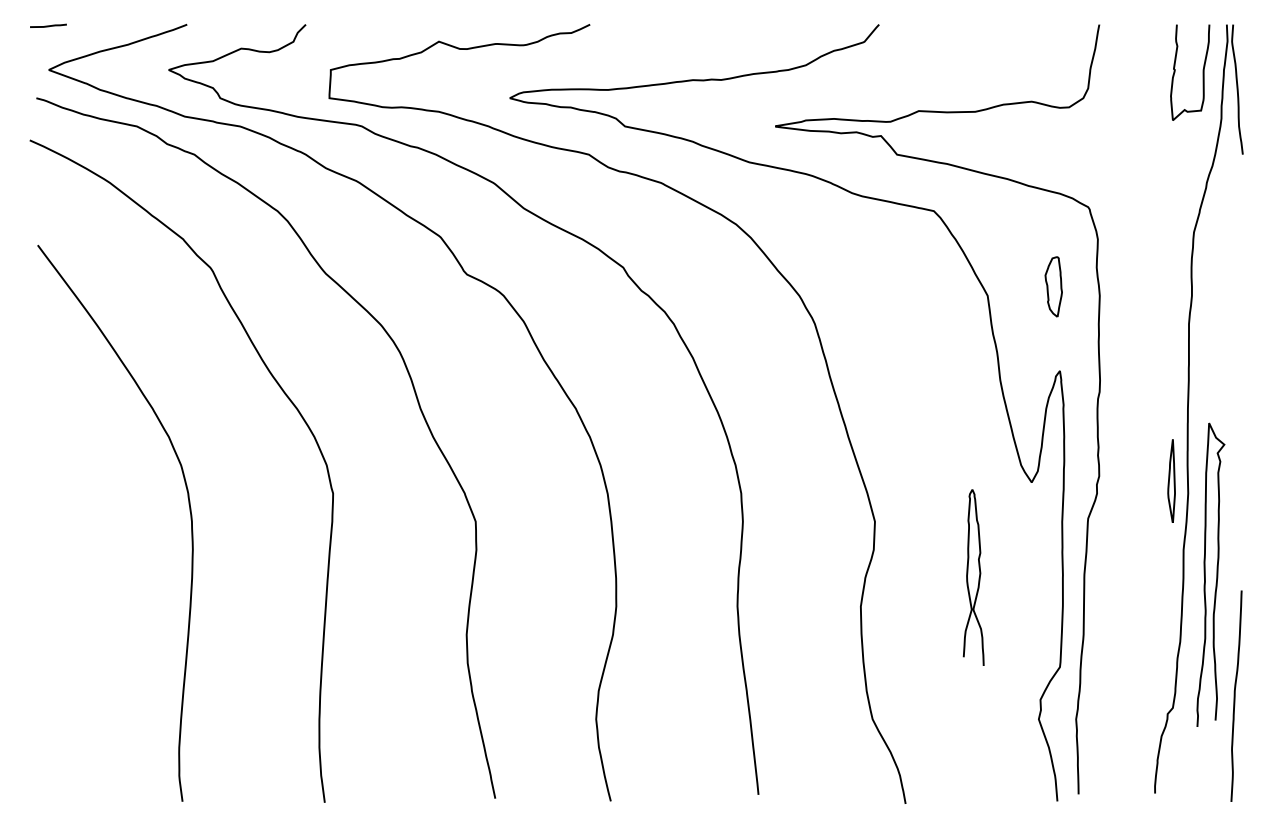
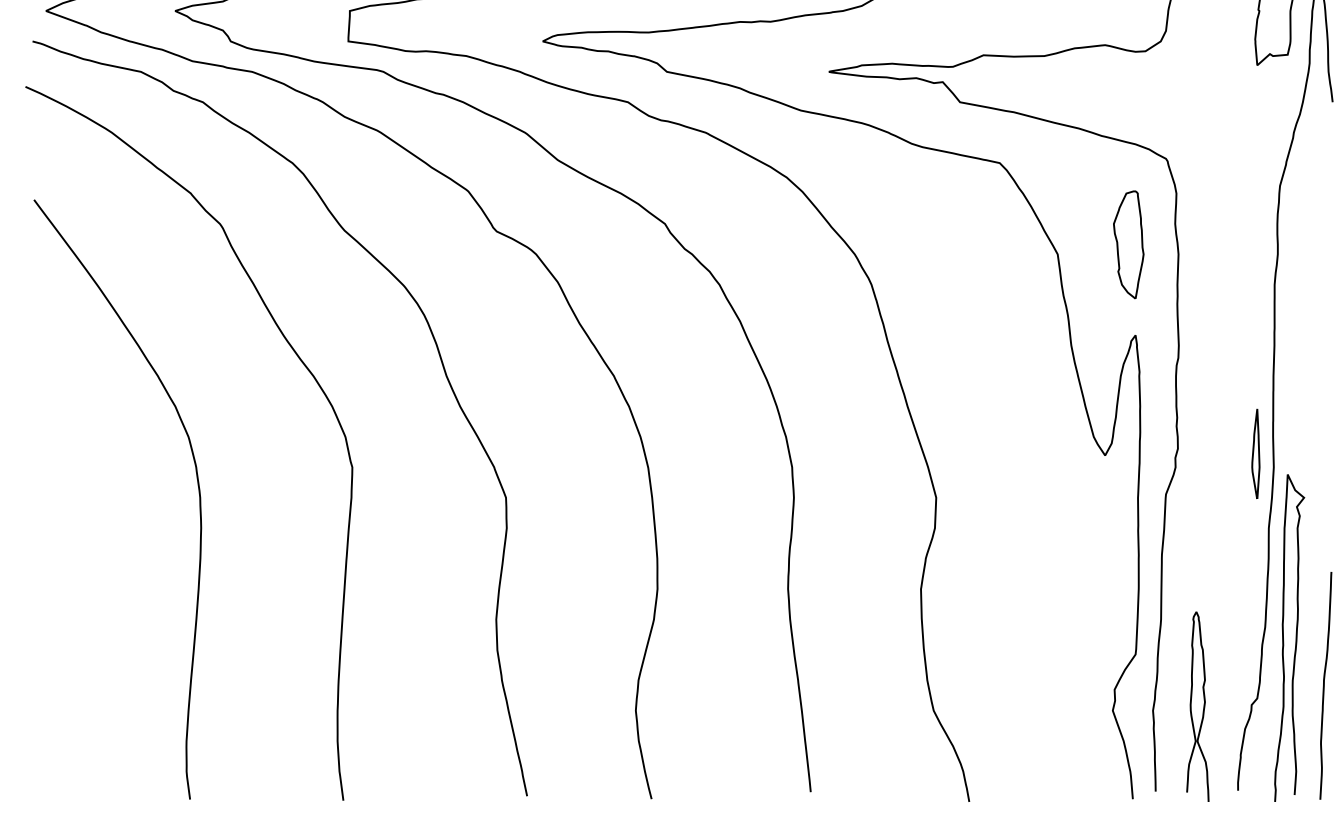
part: (1053, 286) -> (1128, 244), size x1.67
curve: (1205, 574) -> (1283, 637), moved
curve: (978, 577) -> (1202, 706), moved

